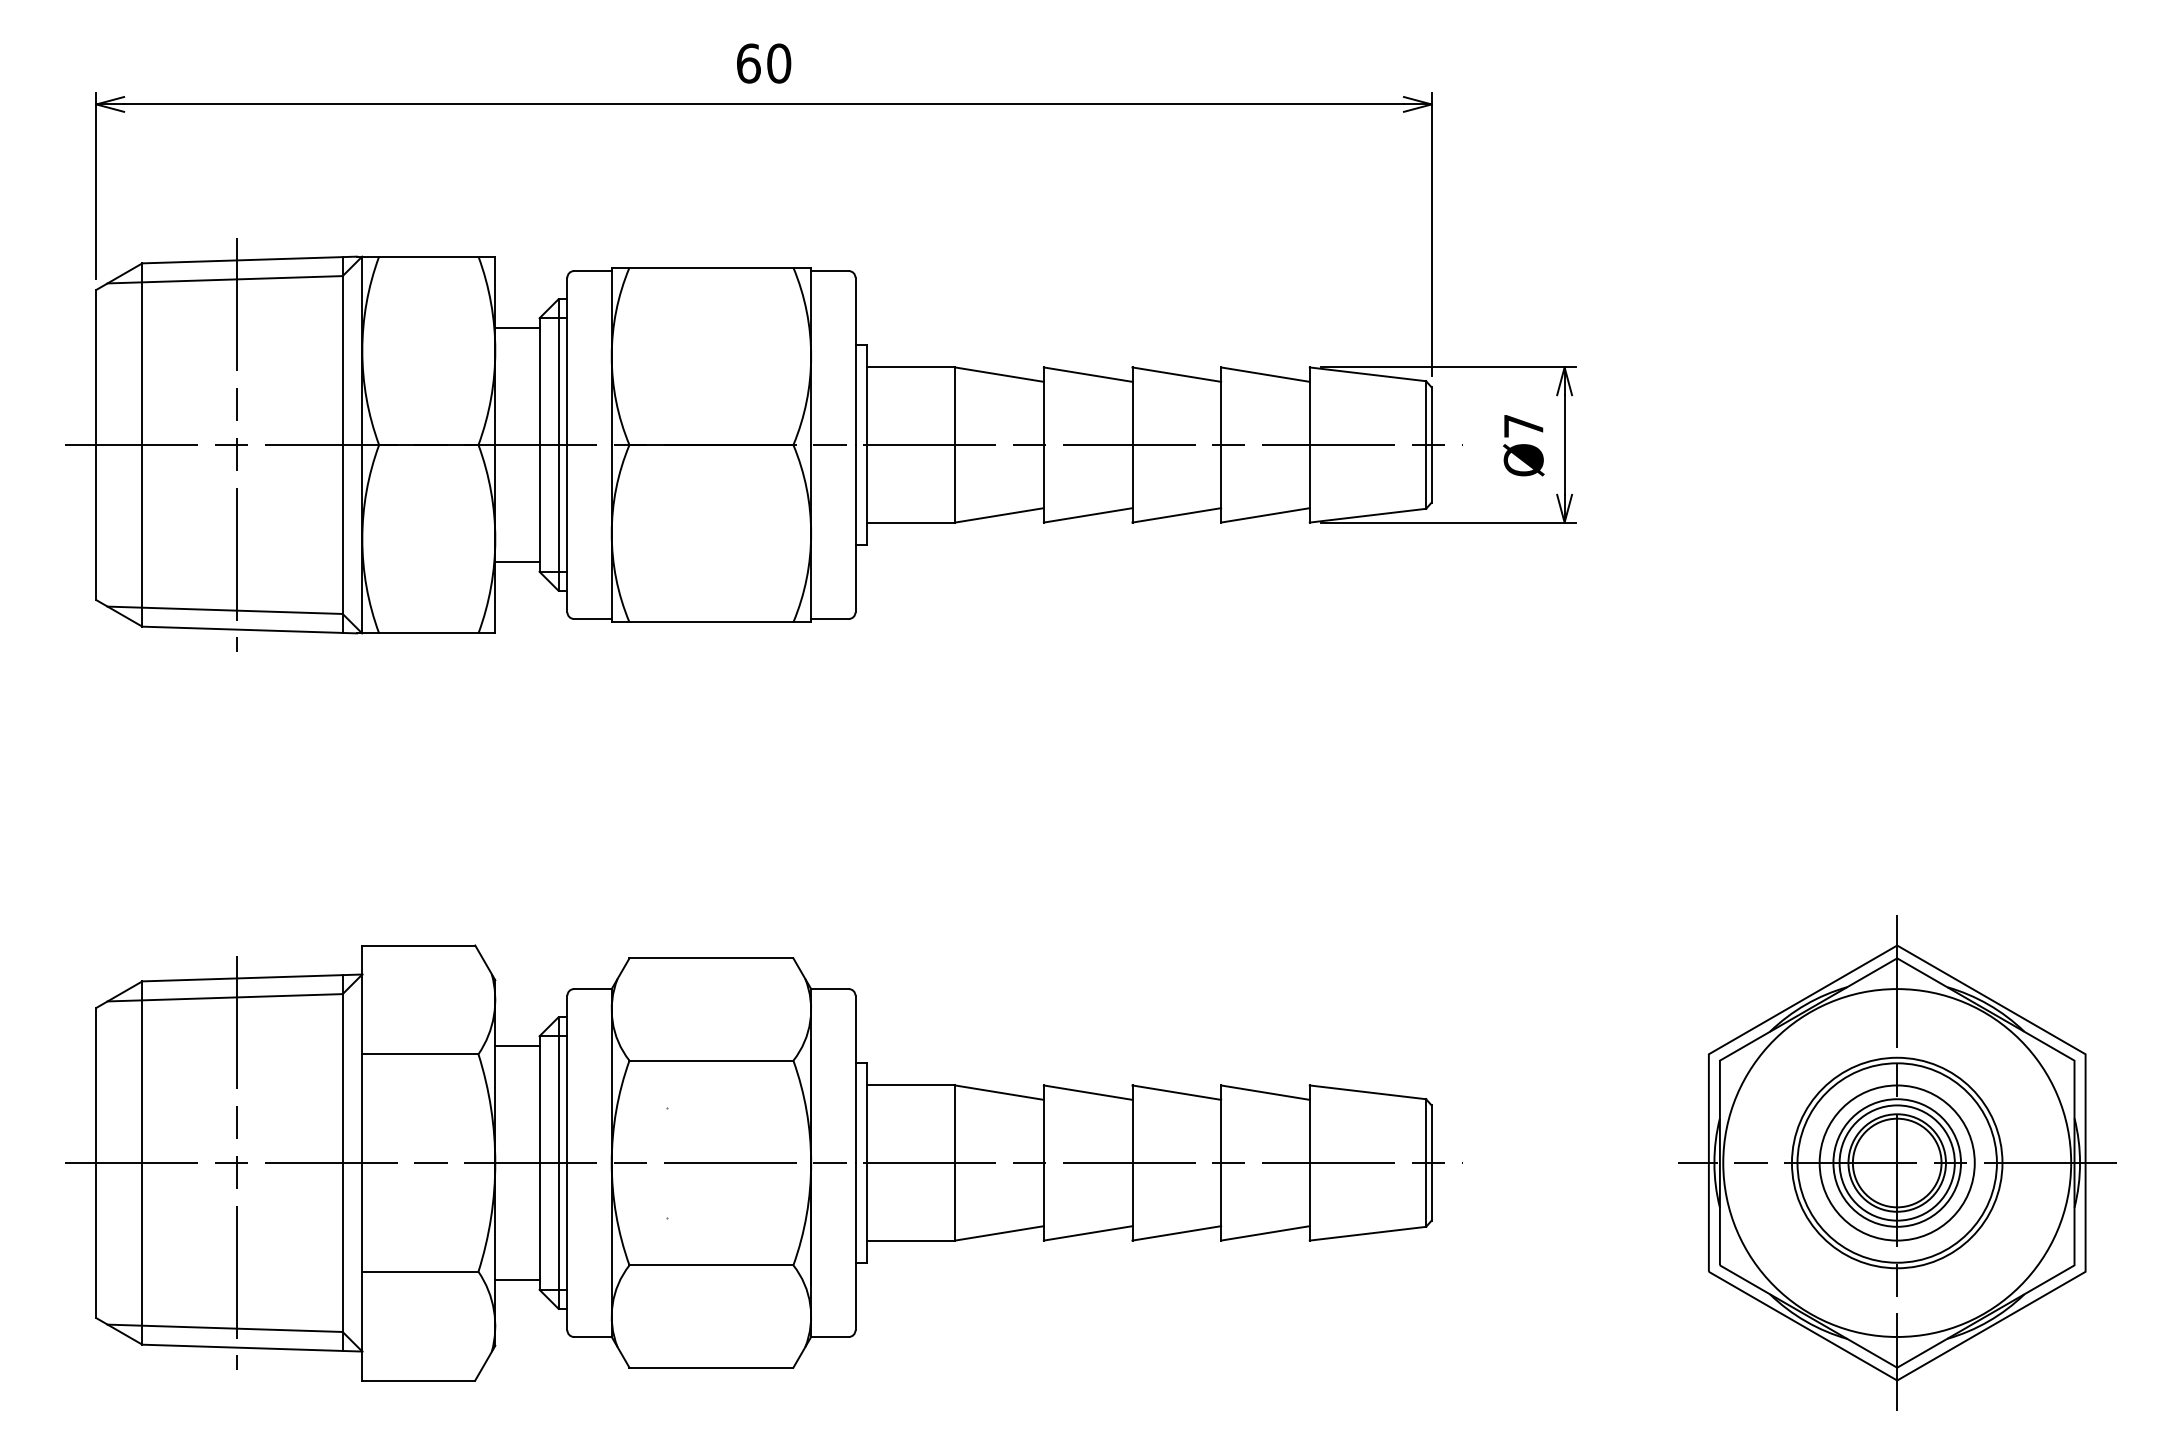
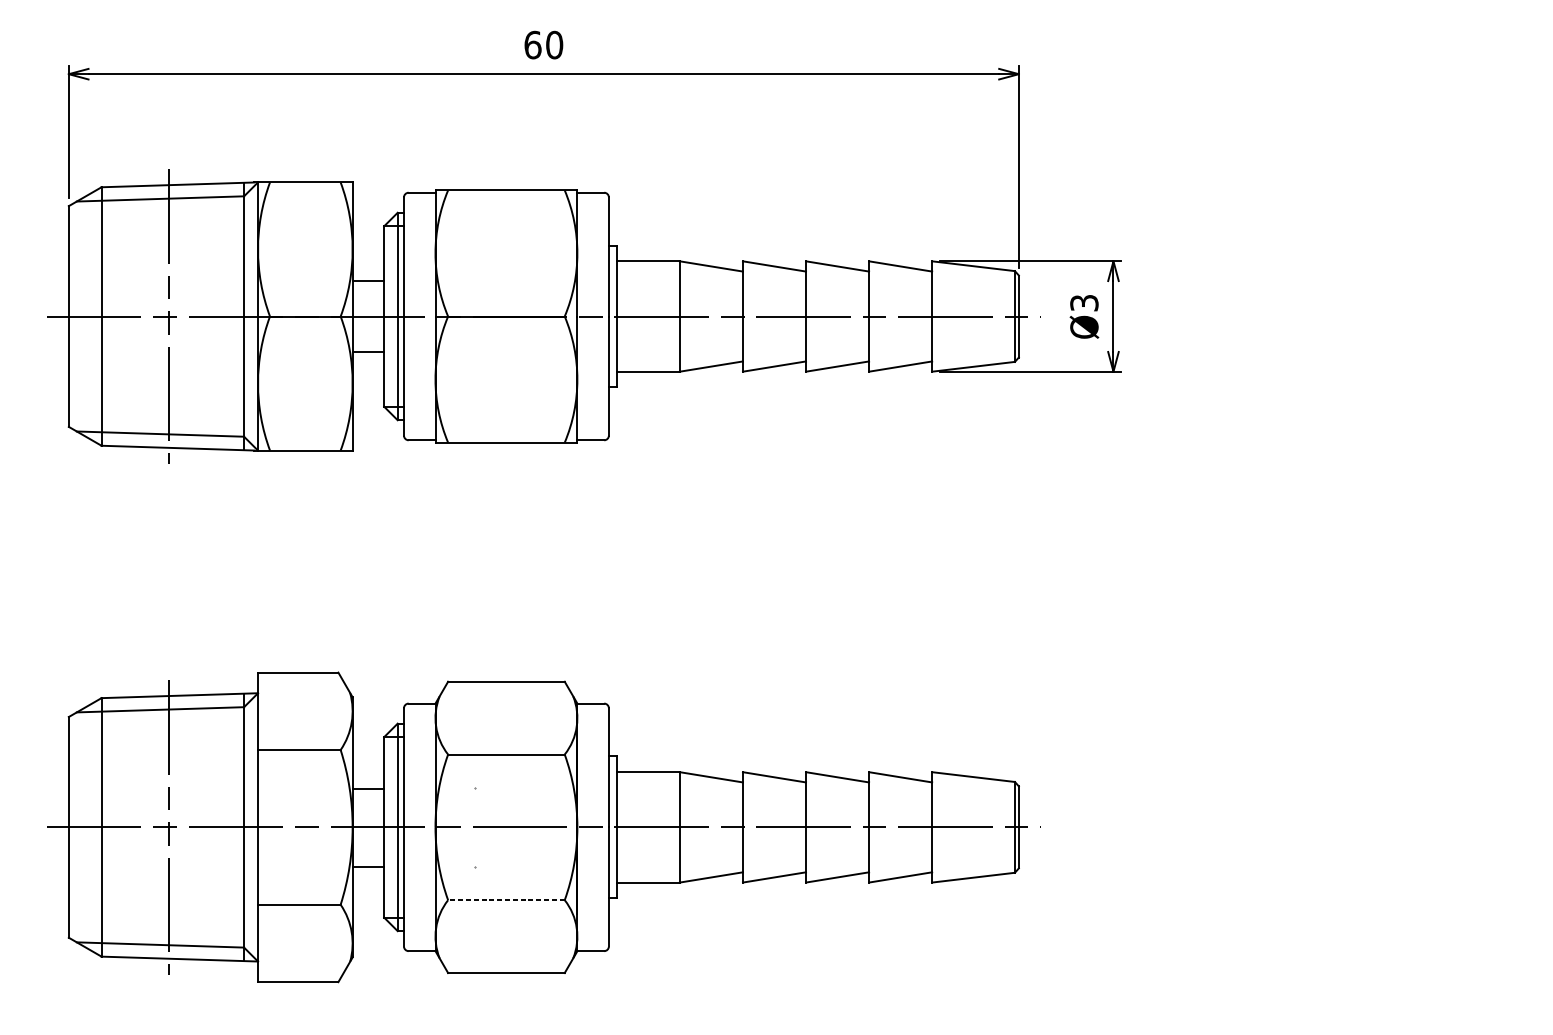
line: (517, 327) -> (368, 281), moved
text: (1523, 425) -> (1084, 302), Ø7 -> Ø3
line: (517, 562) -> (368, 351), moved
line: (517, 1045) -> (368, 788), moved
part: (1897, 1162) -> (1350, 827), removed
line: (711, 1265) -> (506, 900), solid -> dashed
line: (517, 1280) -> (368, 866), moved

